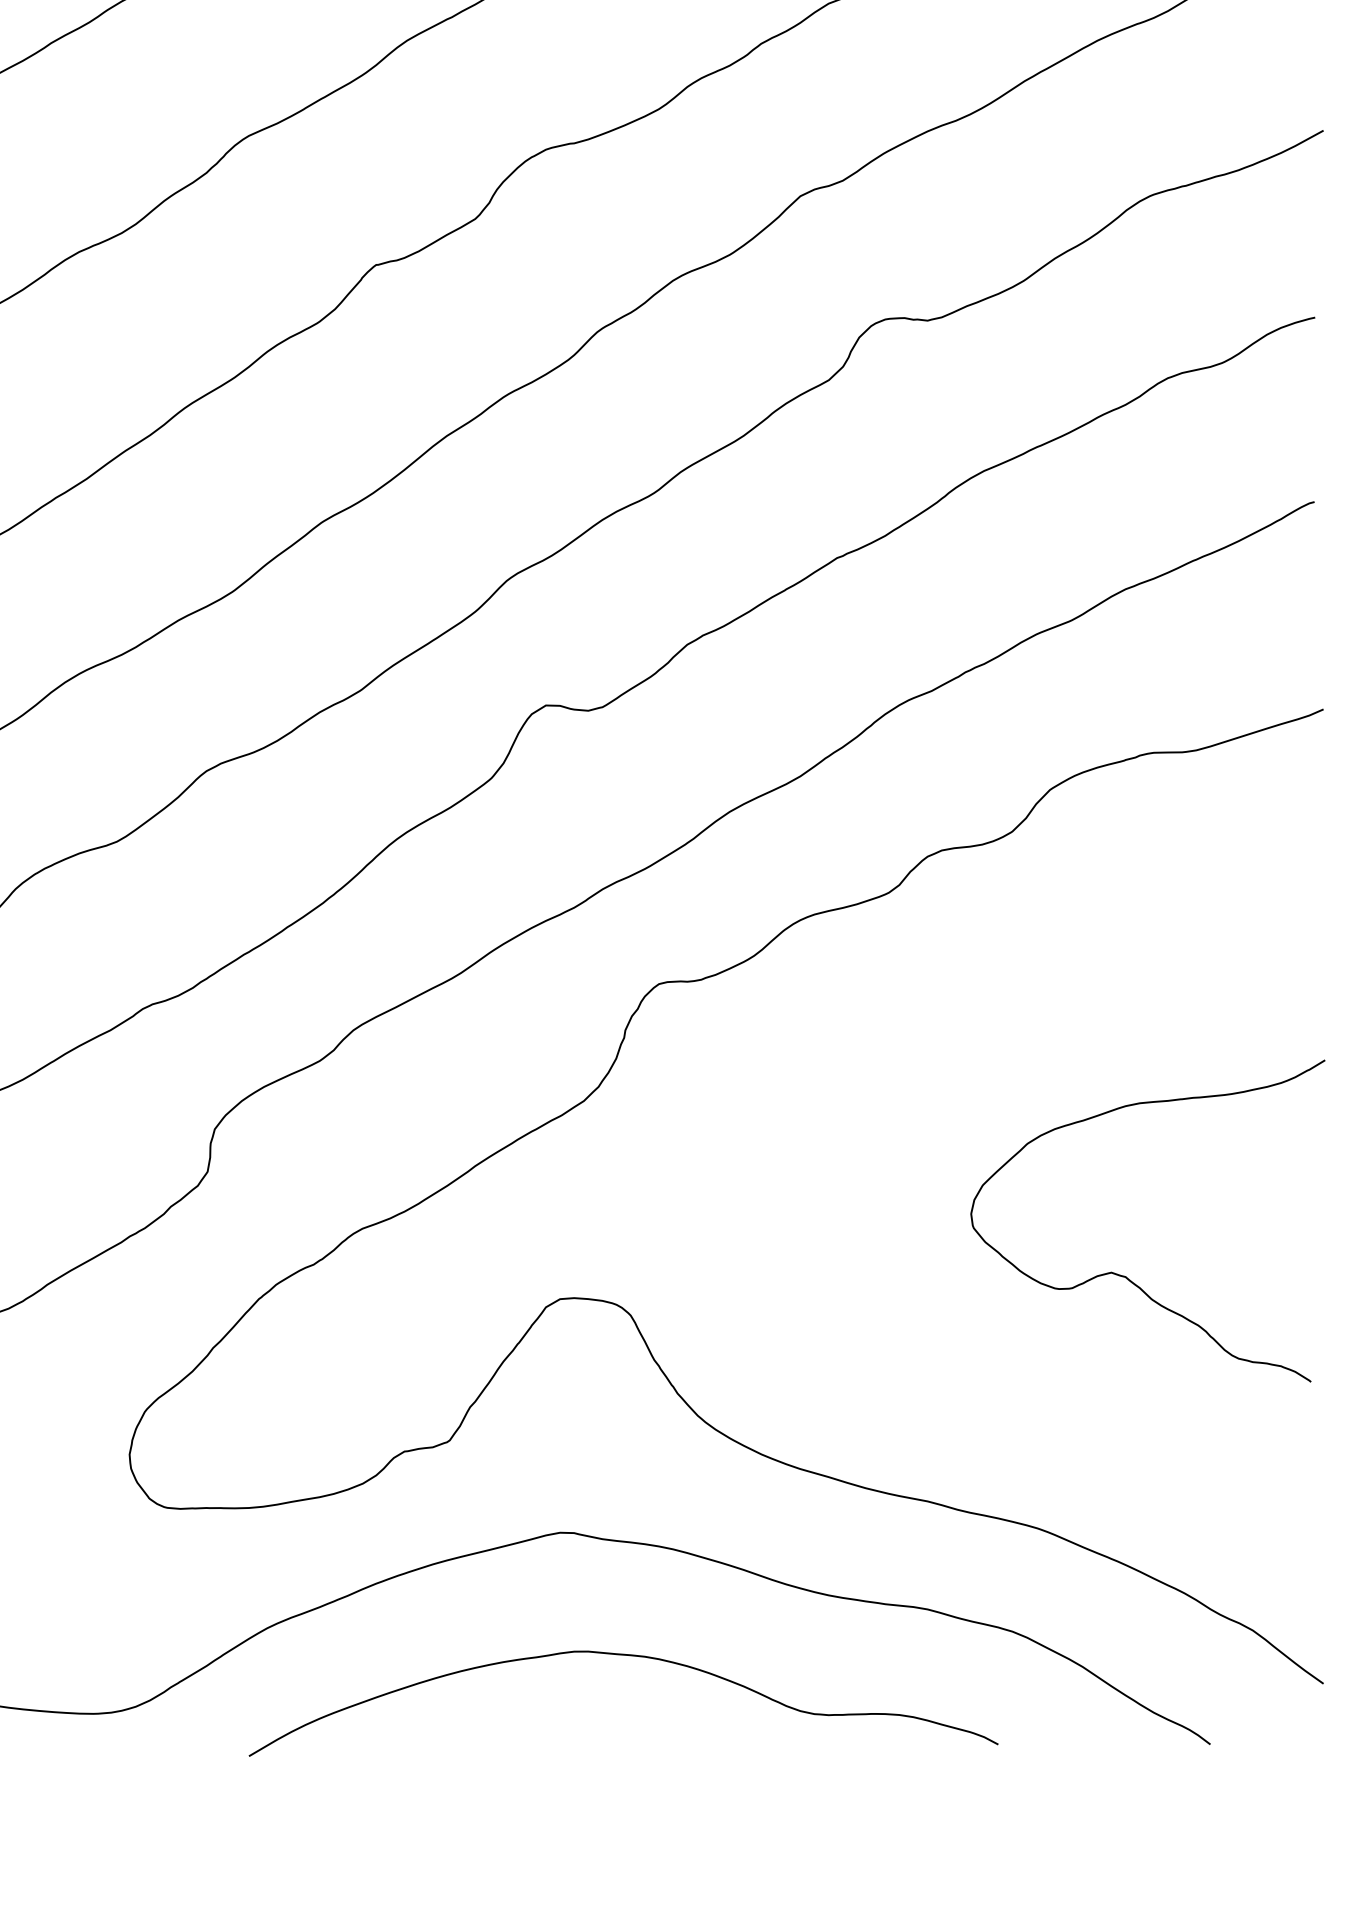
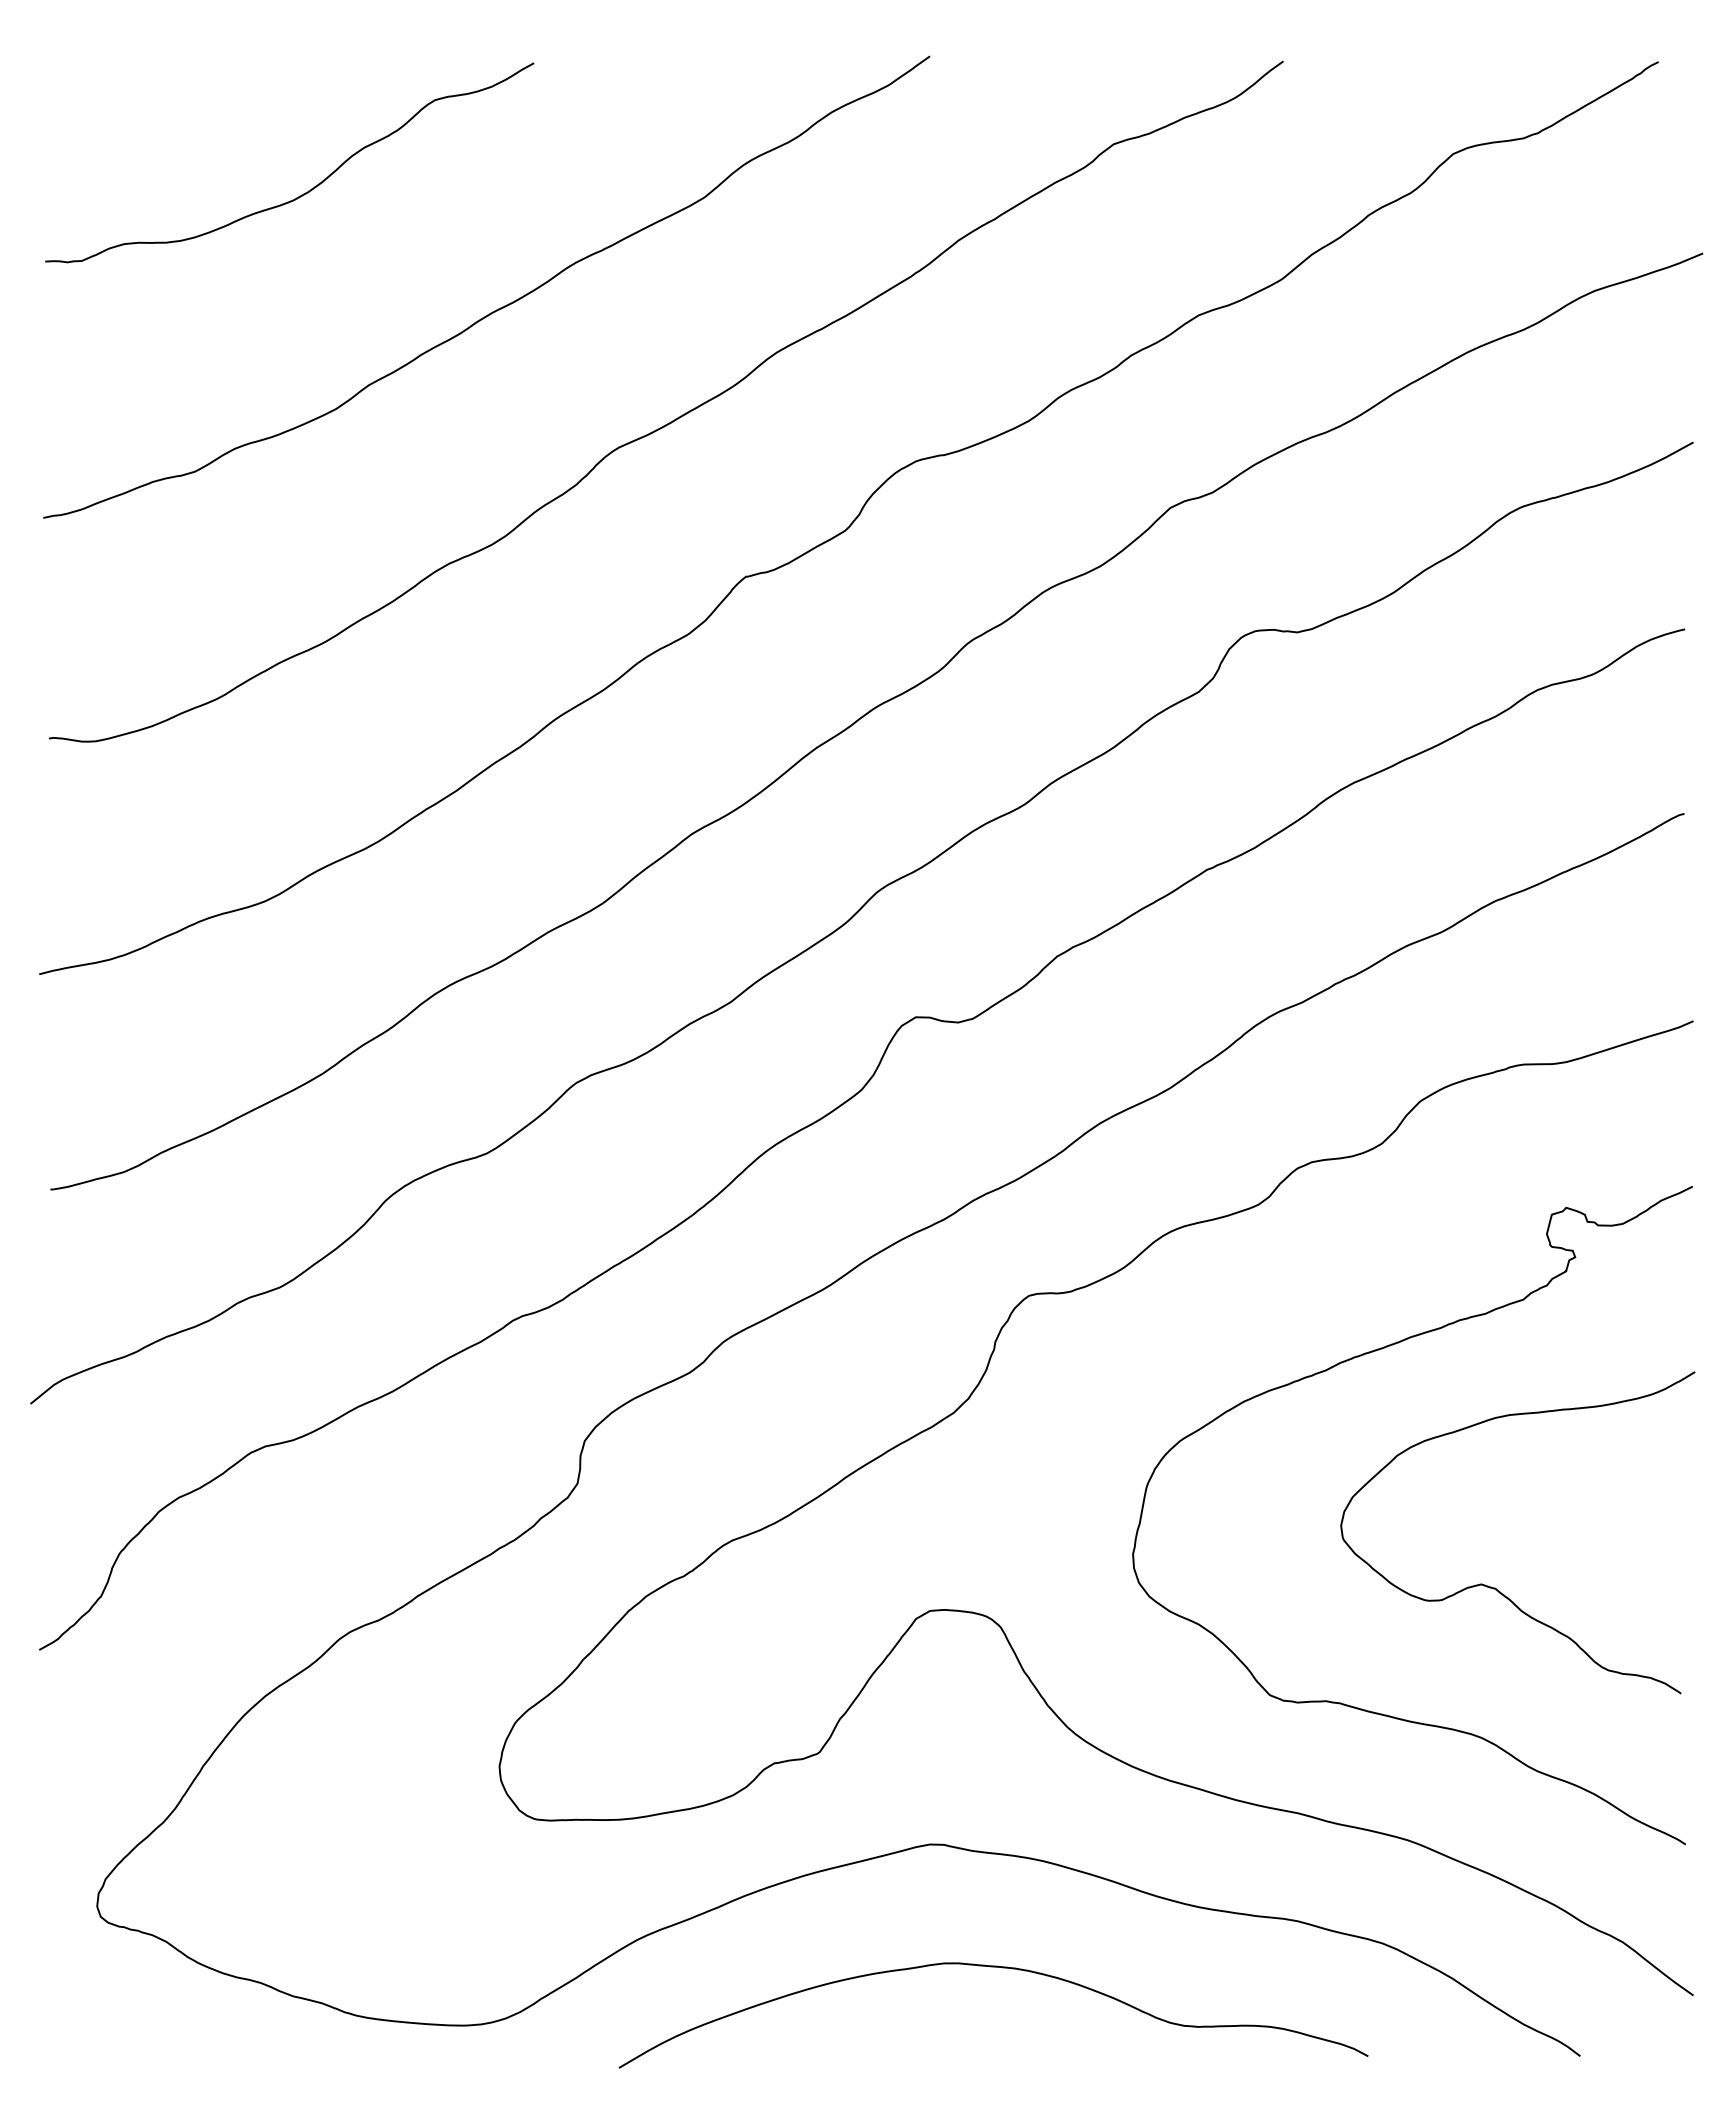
curve: (980, 1048) -> (1350, 1360), added

